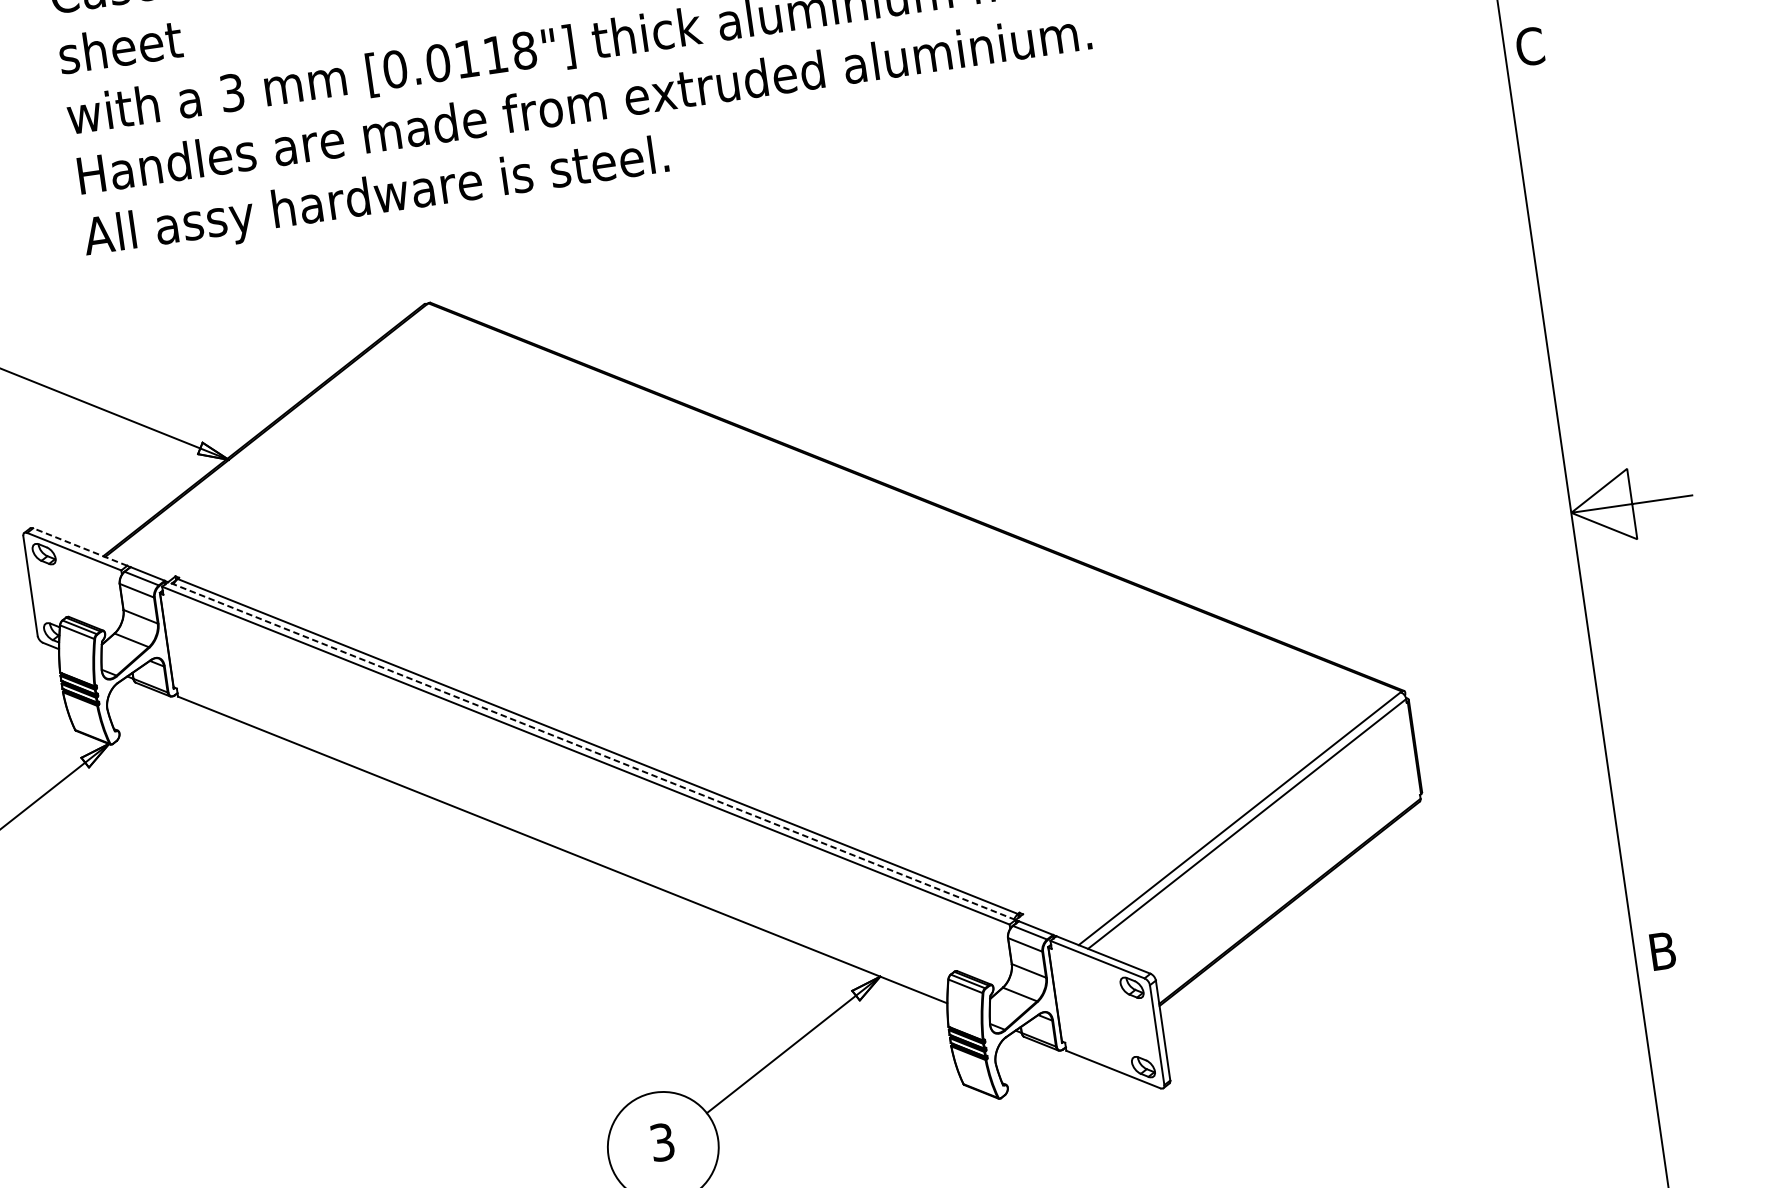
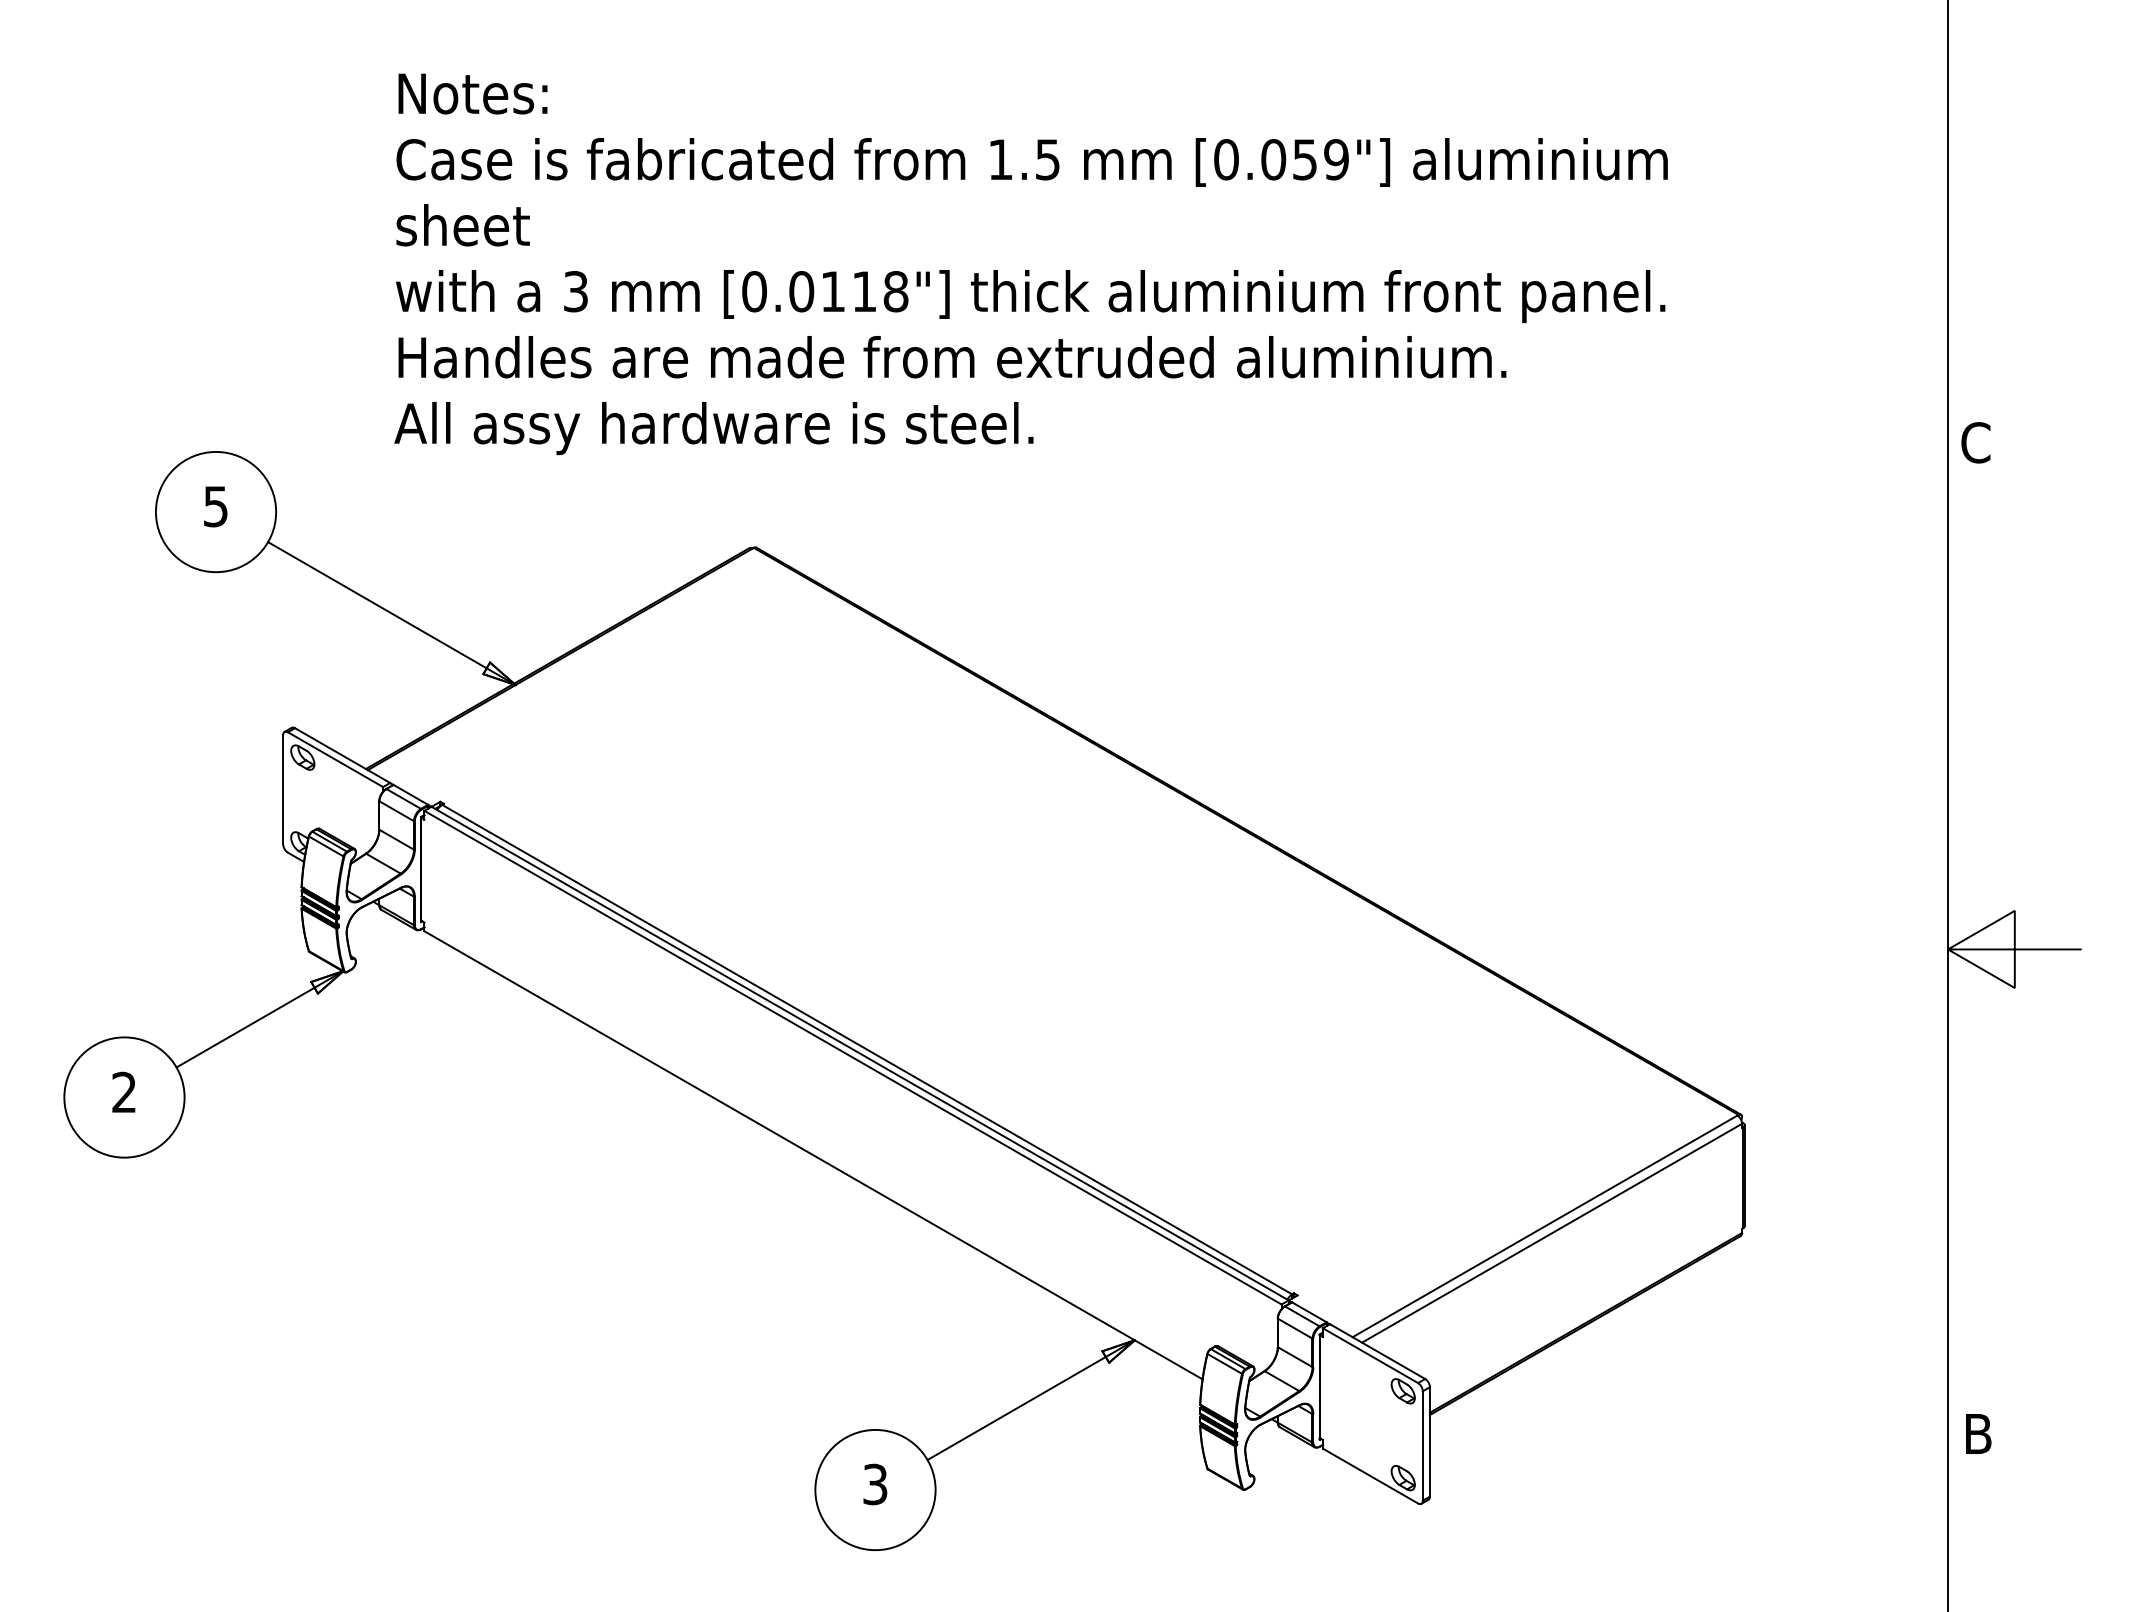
line: (80, 546) -> (342, 755), dashed -> solid
line: (592, 750) -> (860, 1053), dashed -> solid

